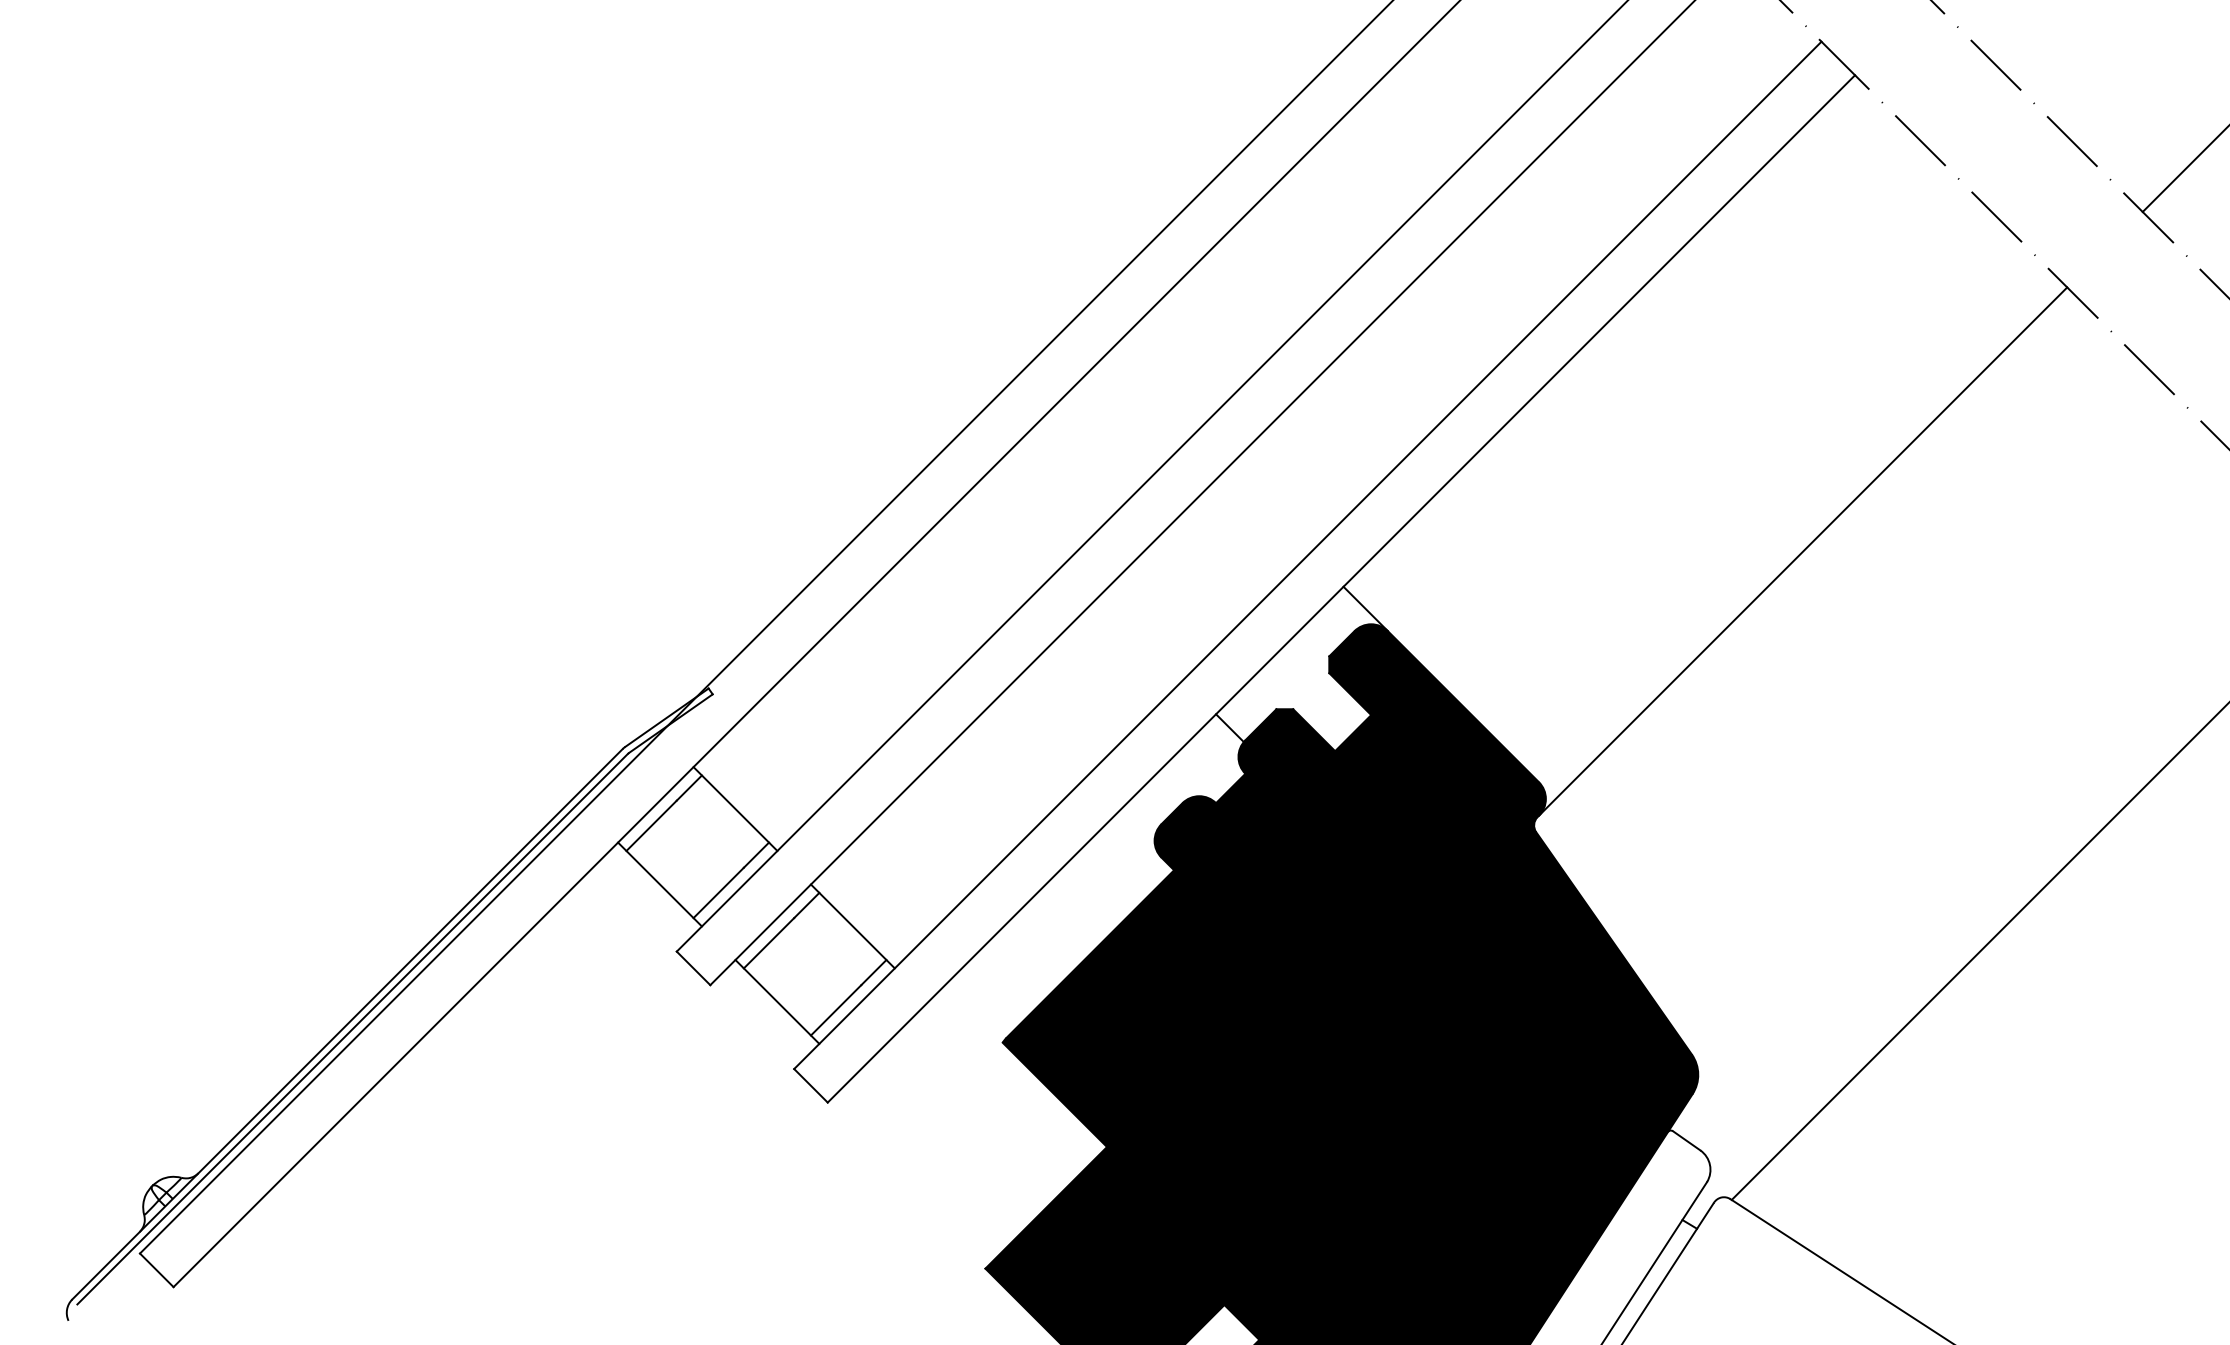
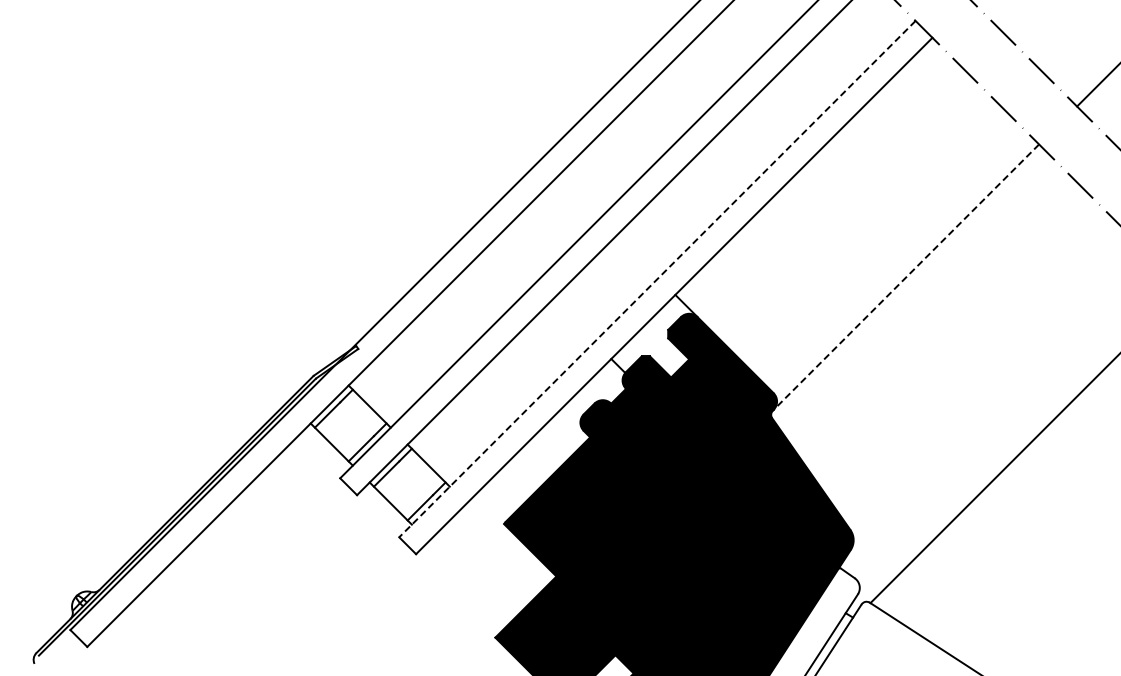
line: (1803, 552) -> (906, 277), solid -> dashed
line: (1307, 556) -> (657, 279), solid -> dashed

